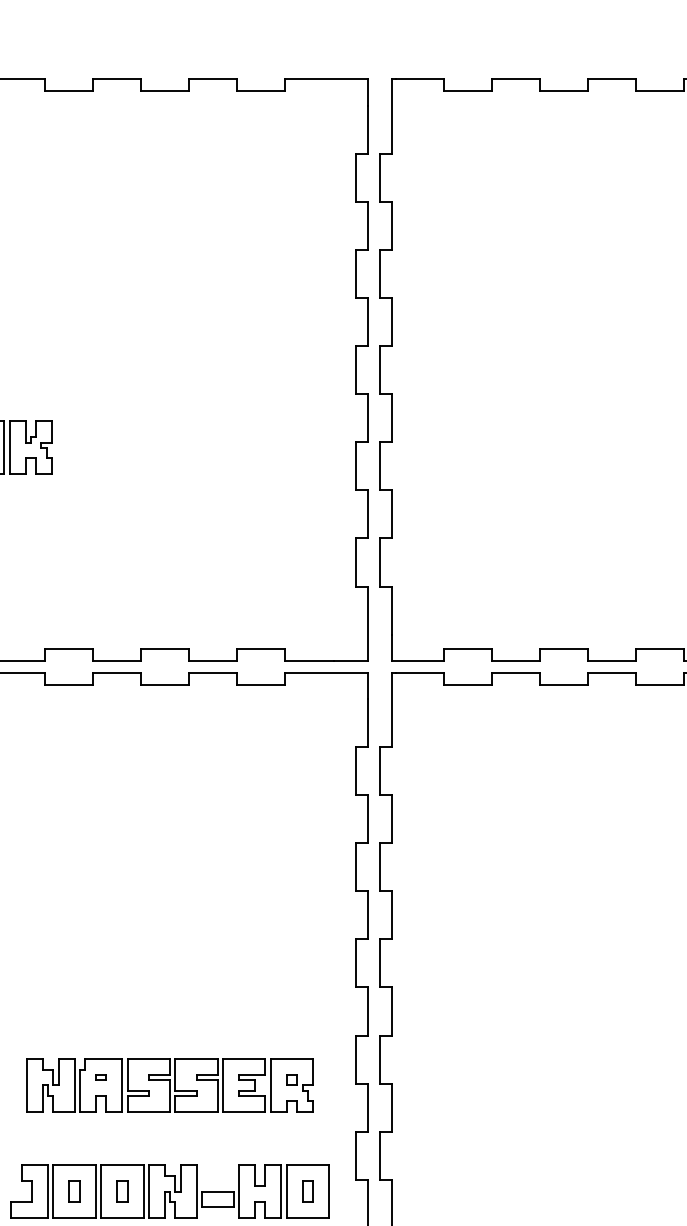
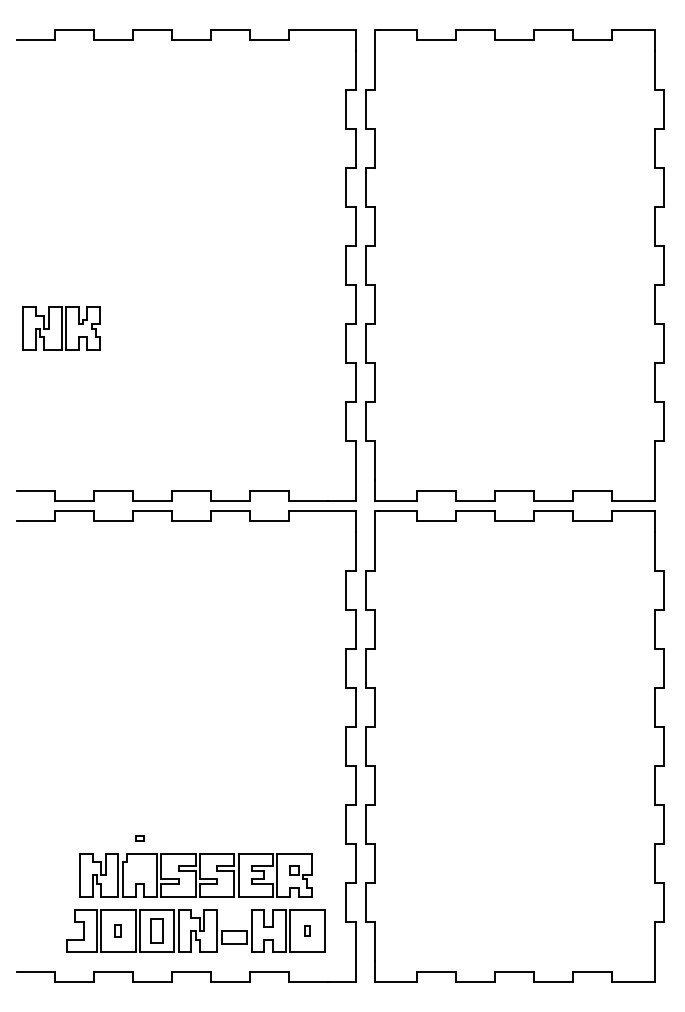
part: (169, 1085) -> (195, 875), moved
part: (74, 1190) -> (118, 930), size x0.7
part: (121, 1190) -> (156, 930), size x1.4
part: (308, 1190) -> (307, 930), size x0.6

